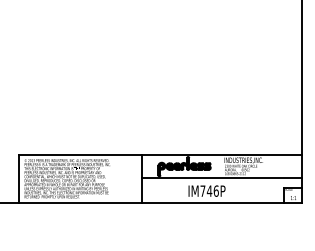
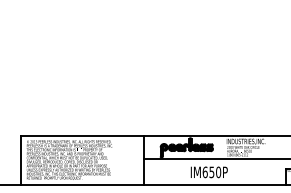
text: (209, 190) -> (211, 171), IM746P -> IM650P

